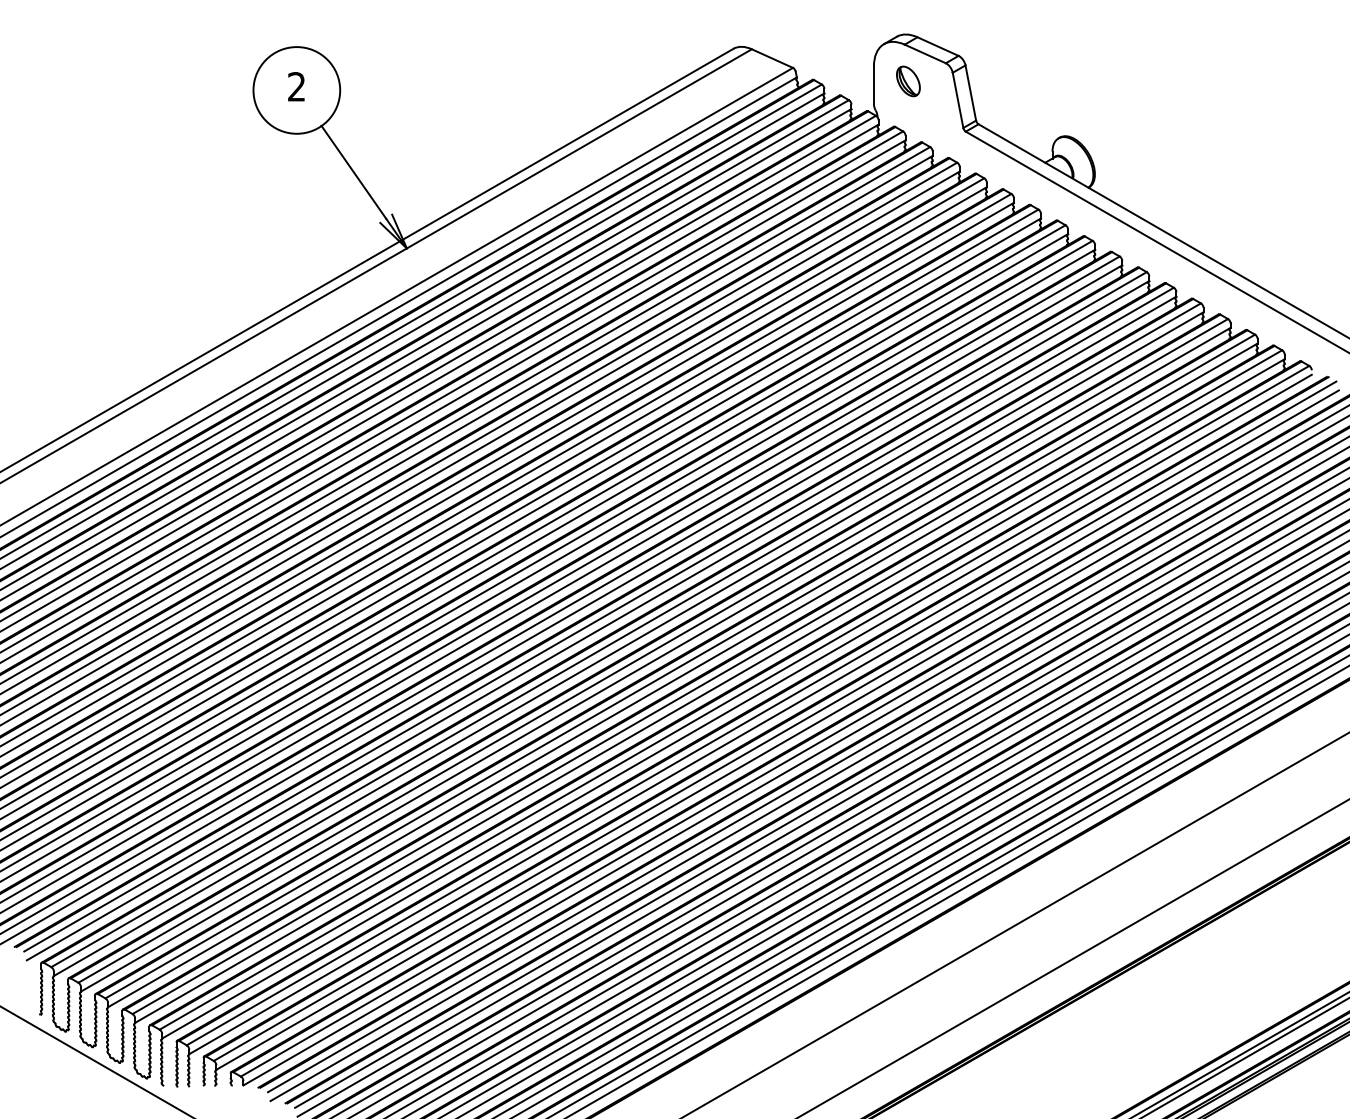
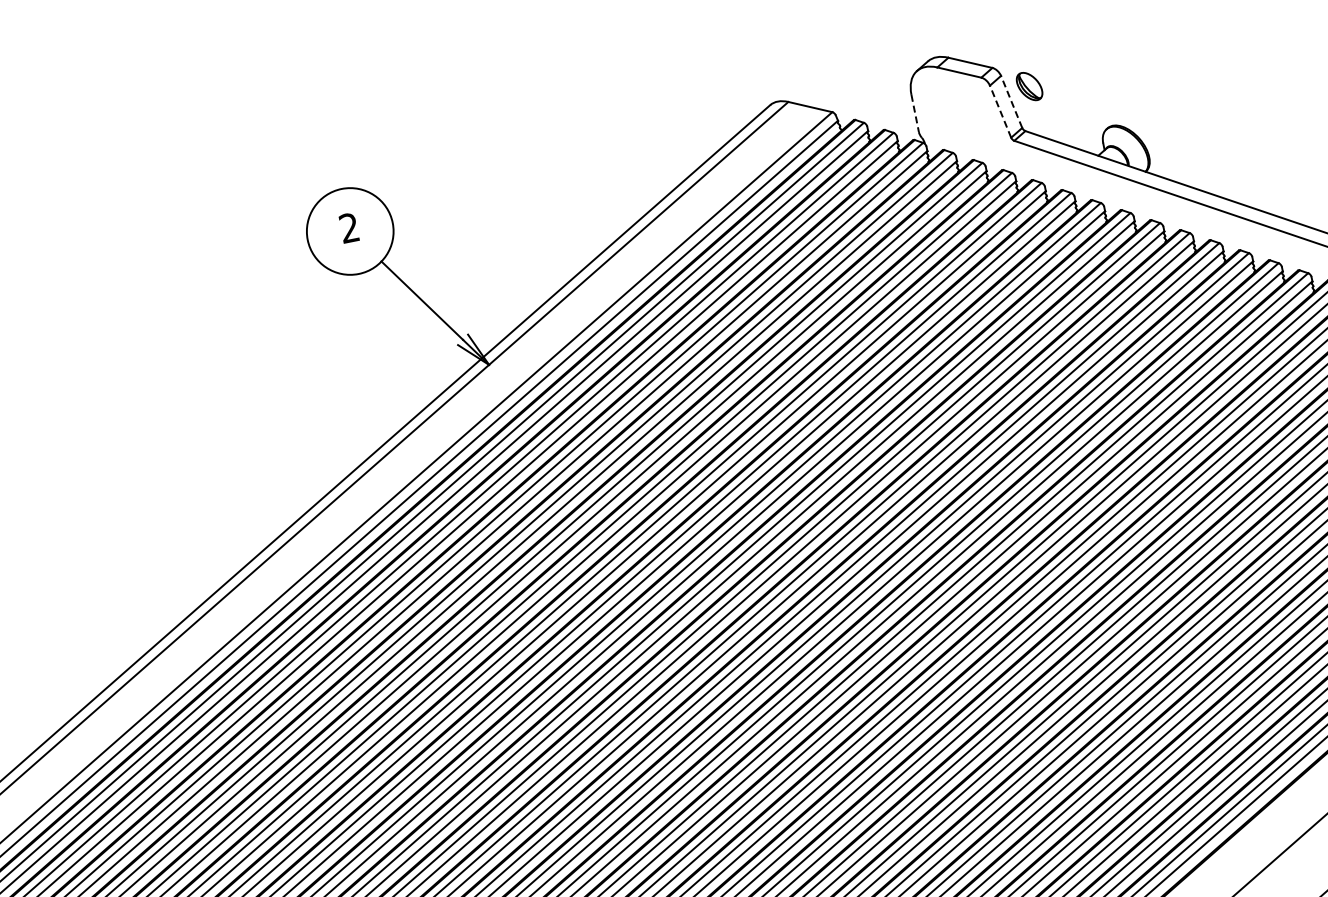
part: (908, 81) -> (1029, 86), moved
line: (873, 85) -> (914, 113), solid -> dashed
line: (970, 92) -> (1011, 101), solid -> dashed
line: (957, 99) -> (999, 110), solid -> dashed

